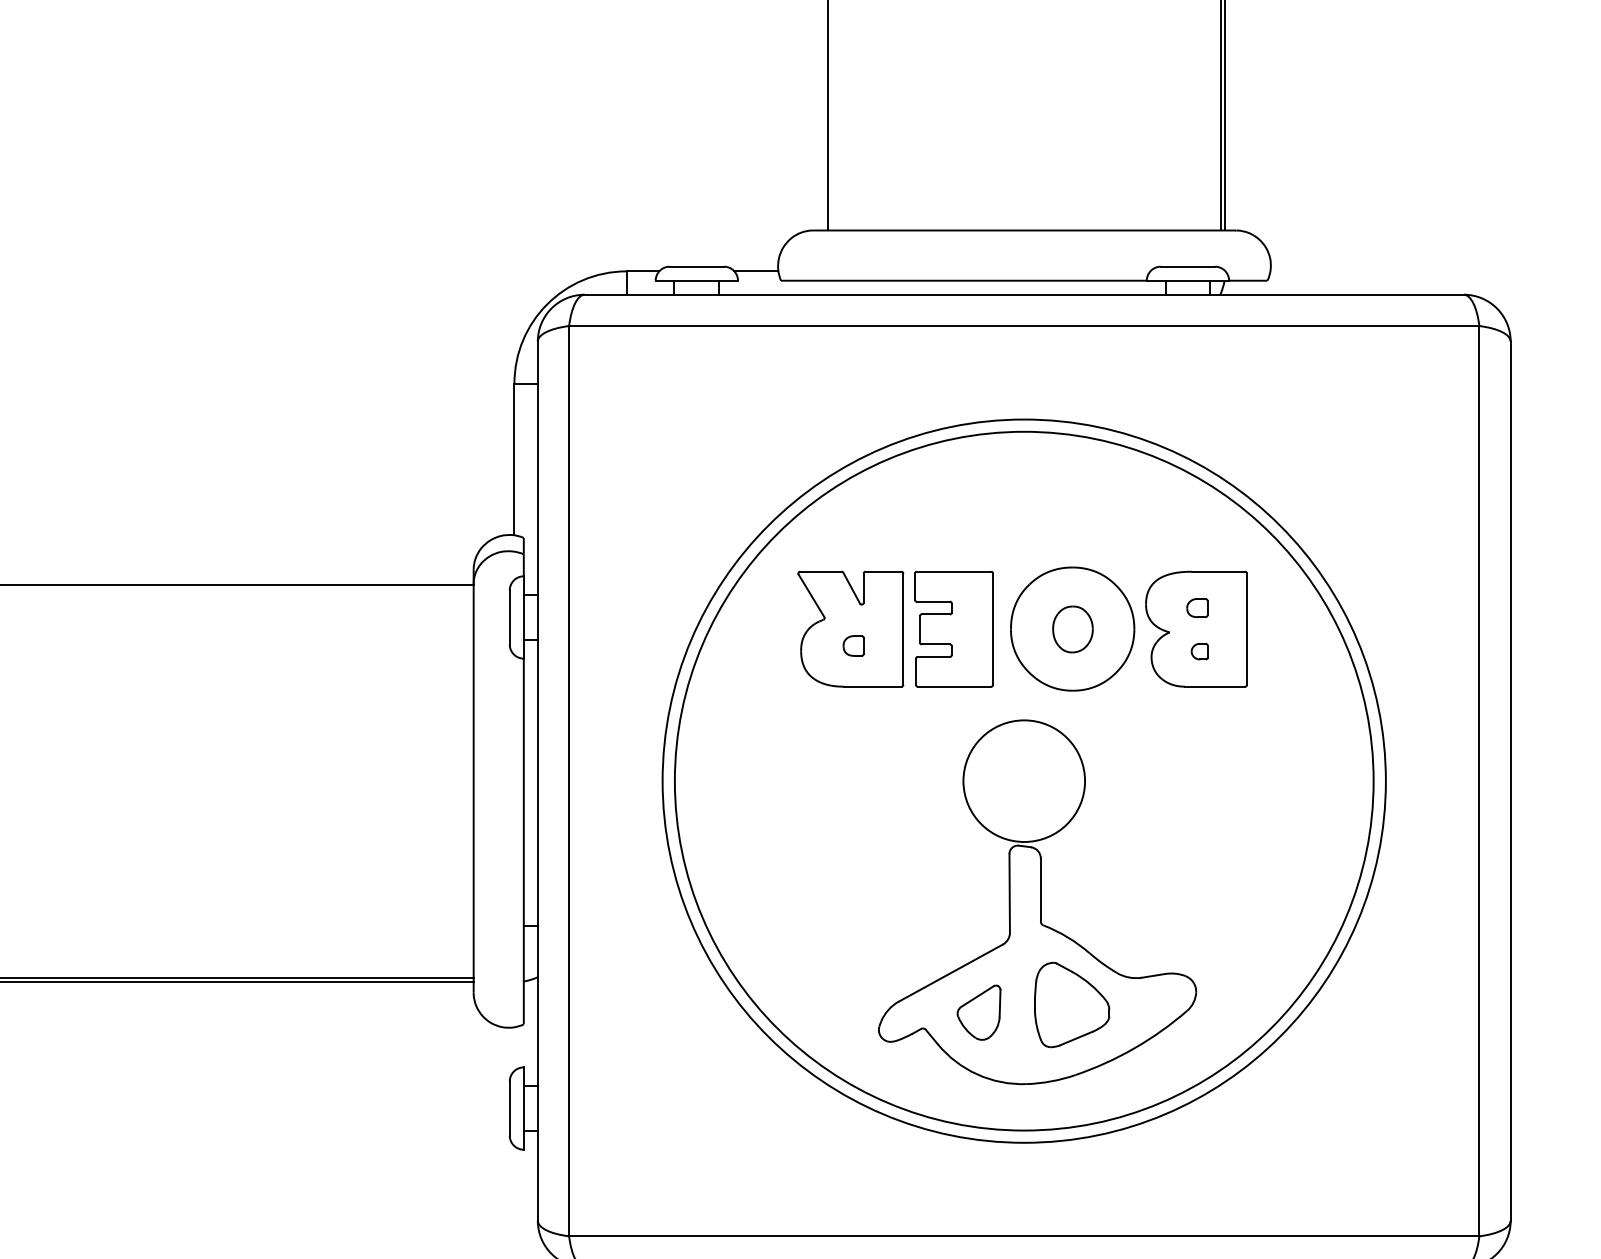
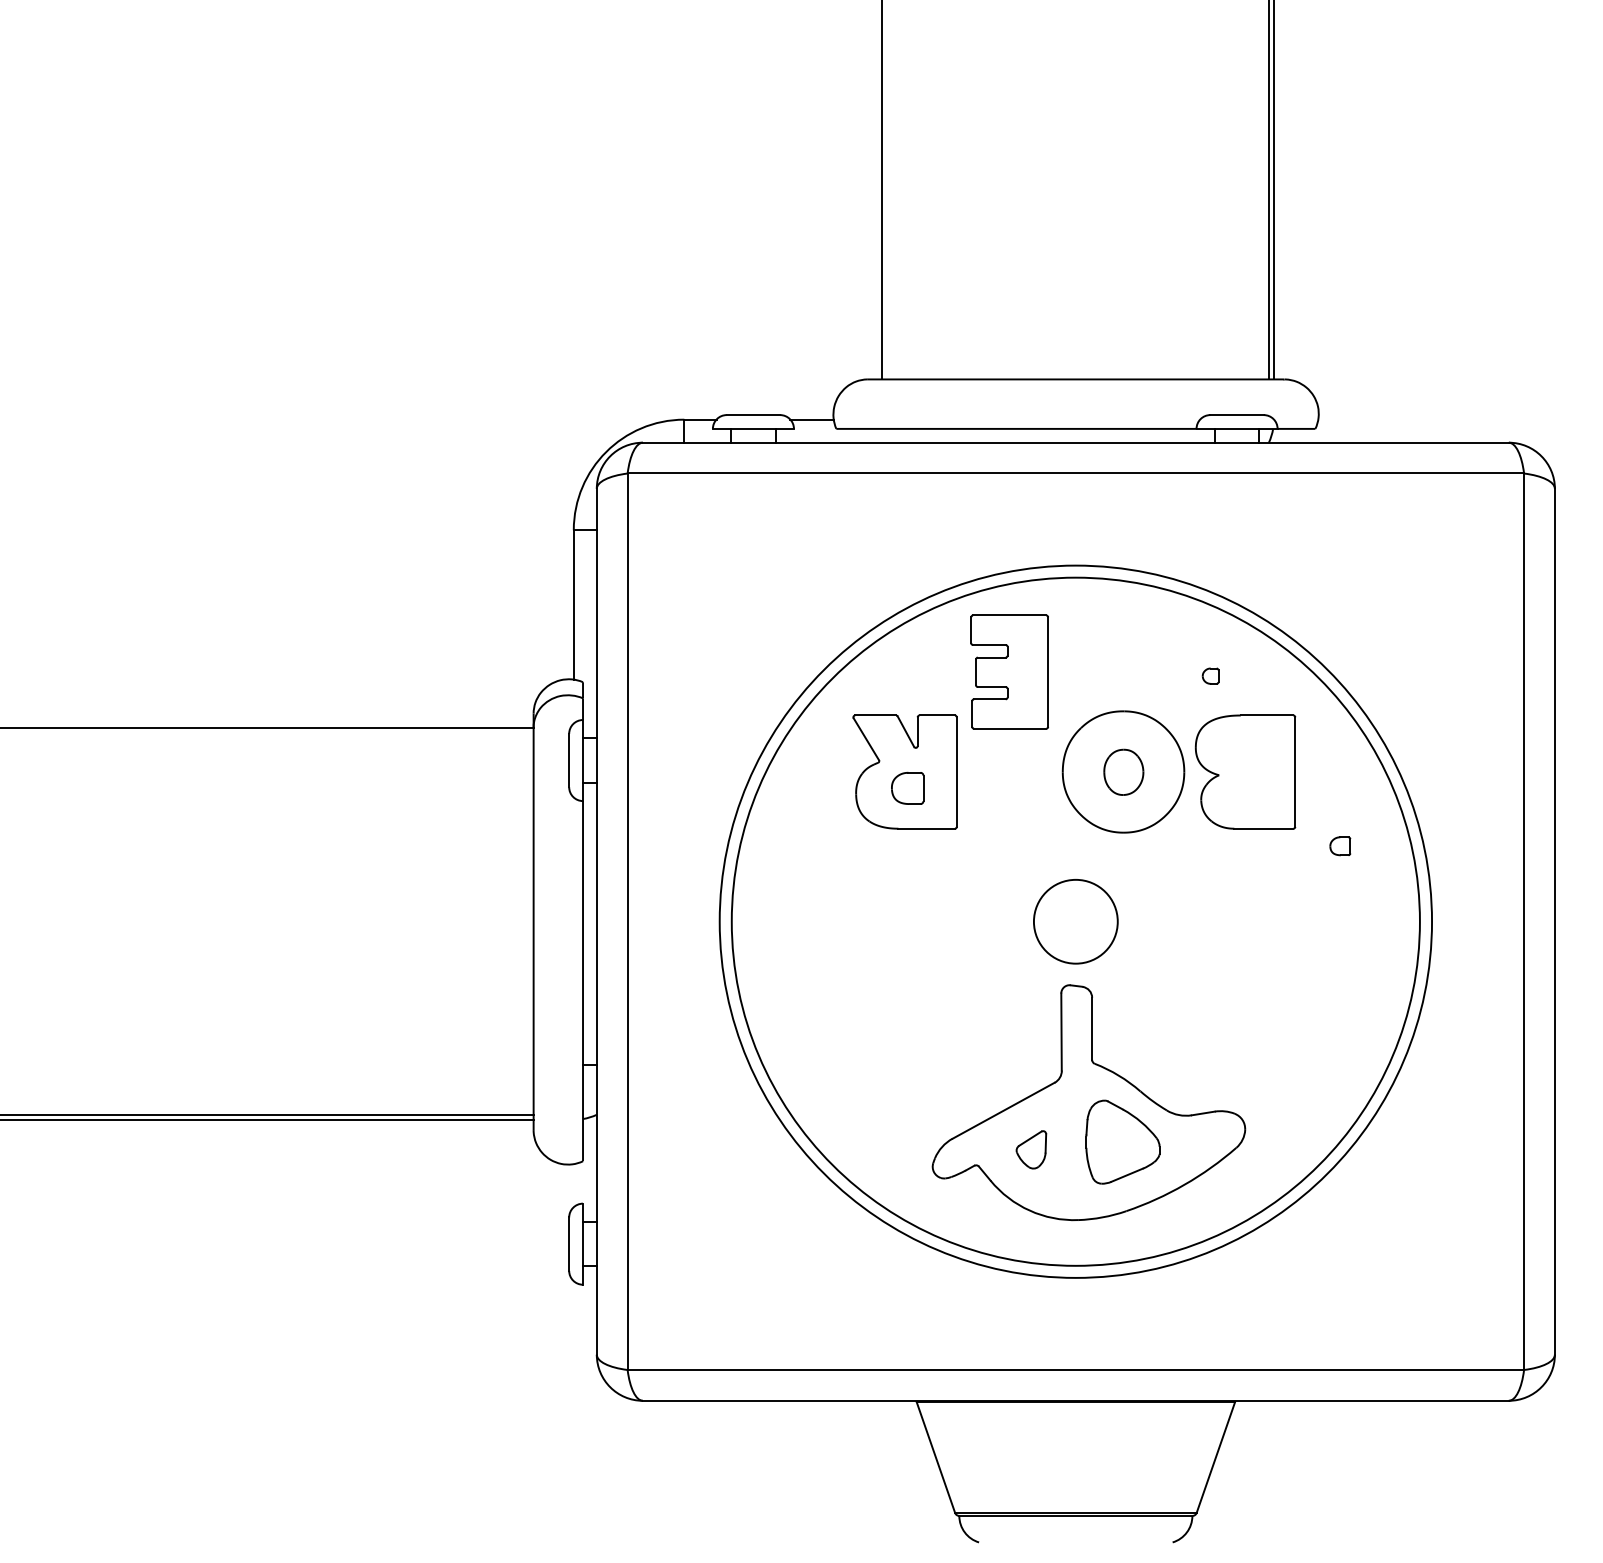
part: (1197, 608) -> (1340, 846), moved
part: (953, 628) -> (1009, 671), moved
part: (853, 645) -> (907, 788), size x1.6
part: (1199, 650) -> (1210, 675), moved
circle: (1023, 780) -> (1075, 921), size x0.7
part: (979, 1012) -> (1031, 1149), size x0.7

